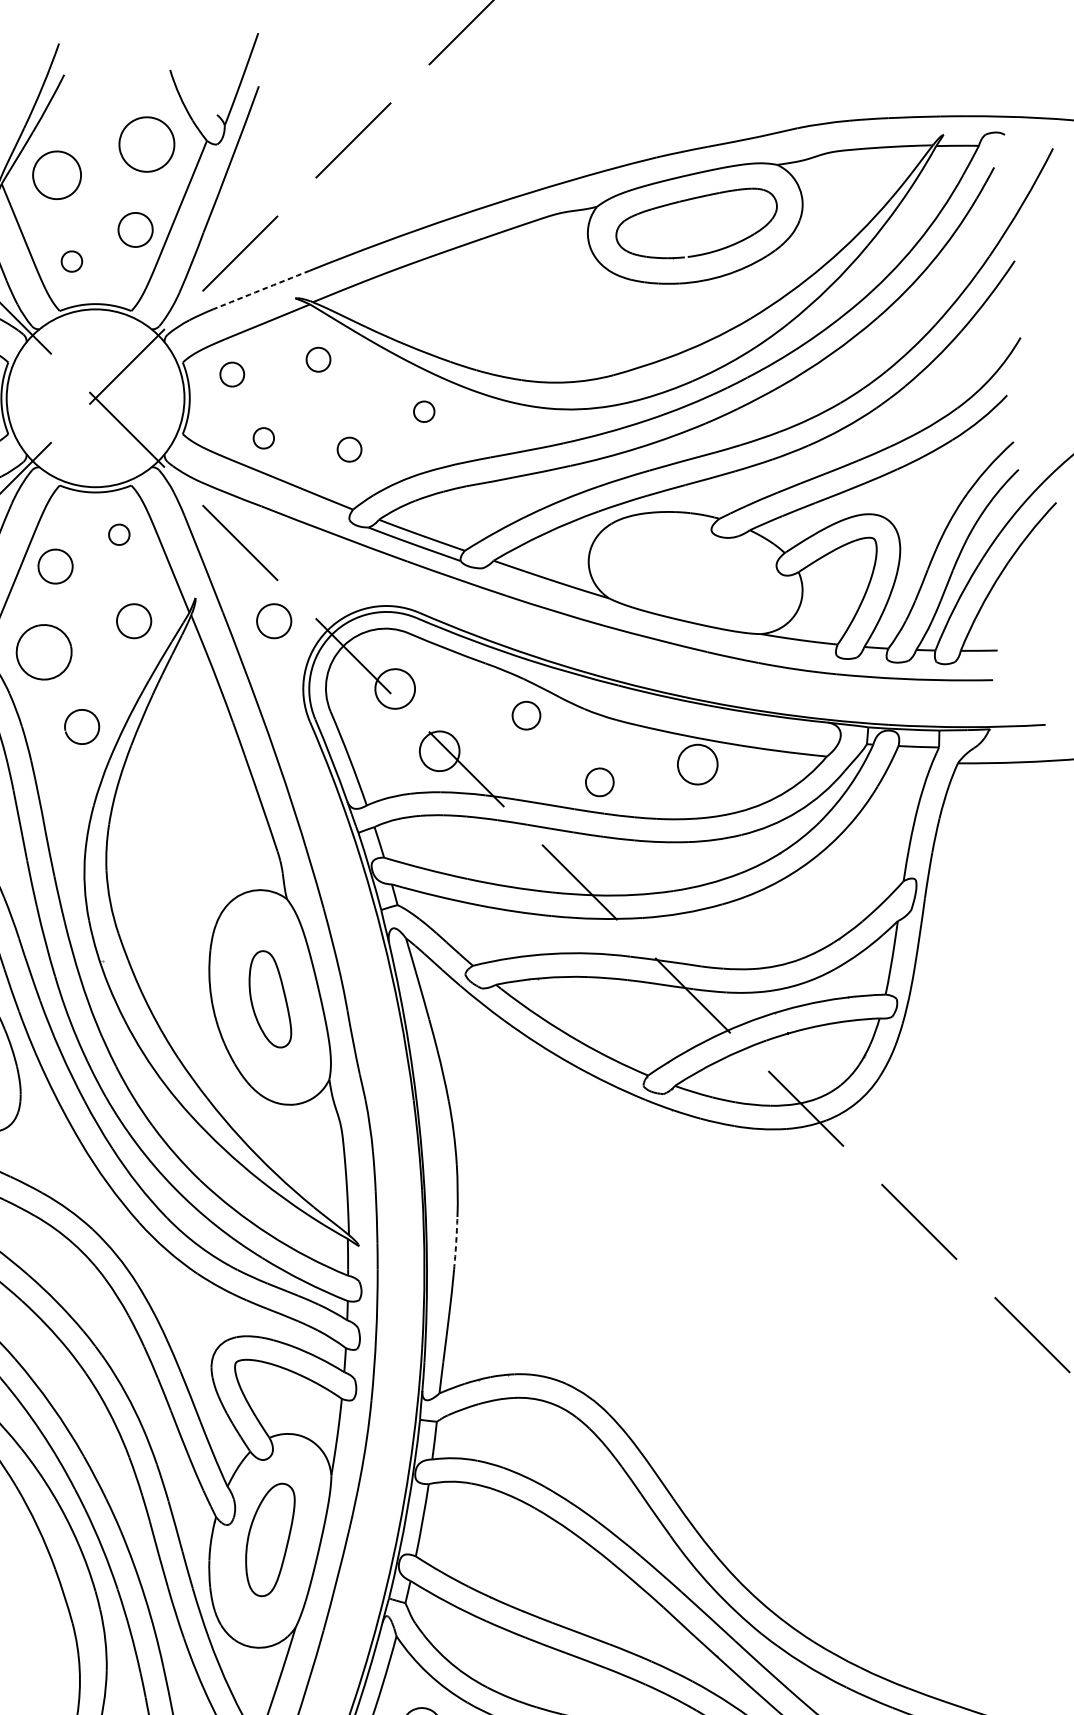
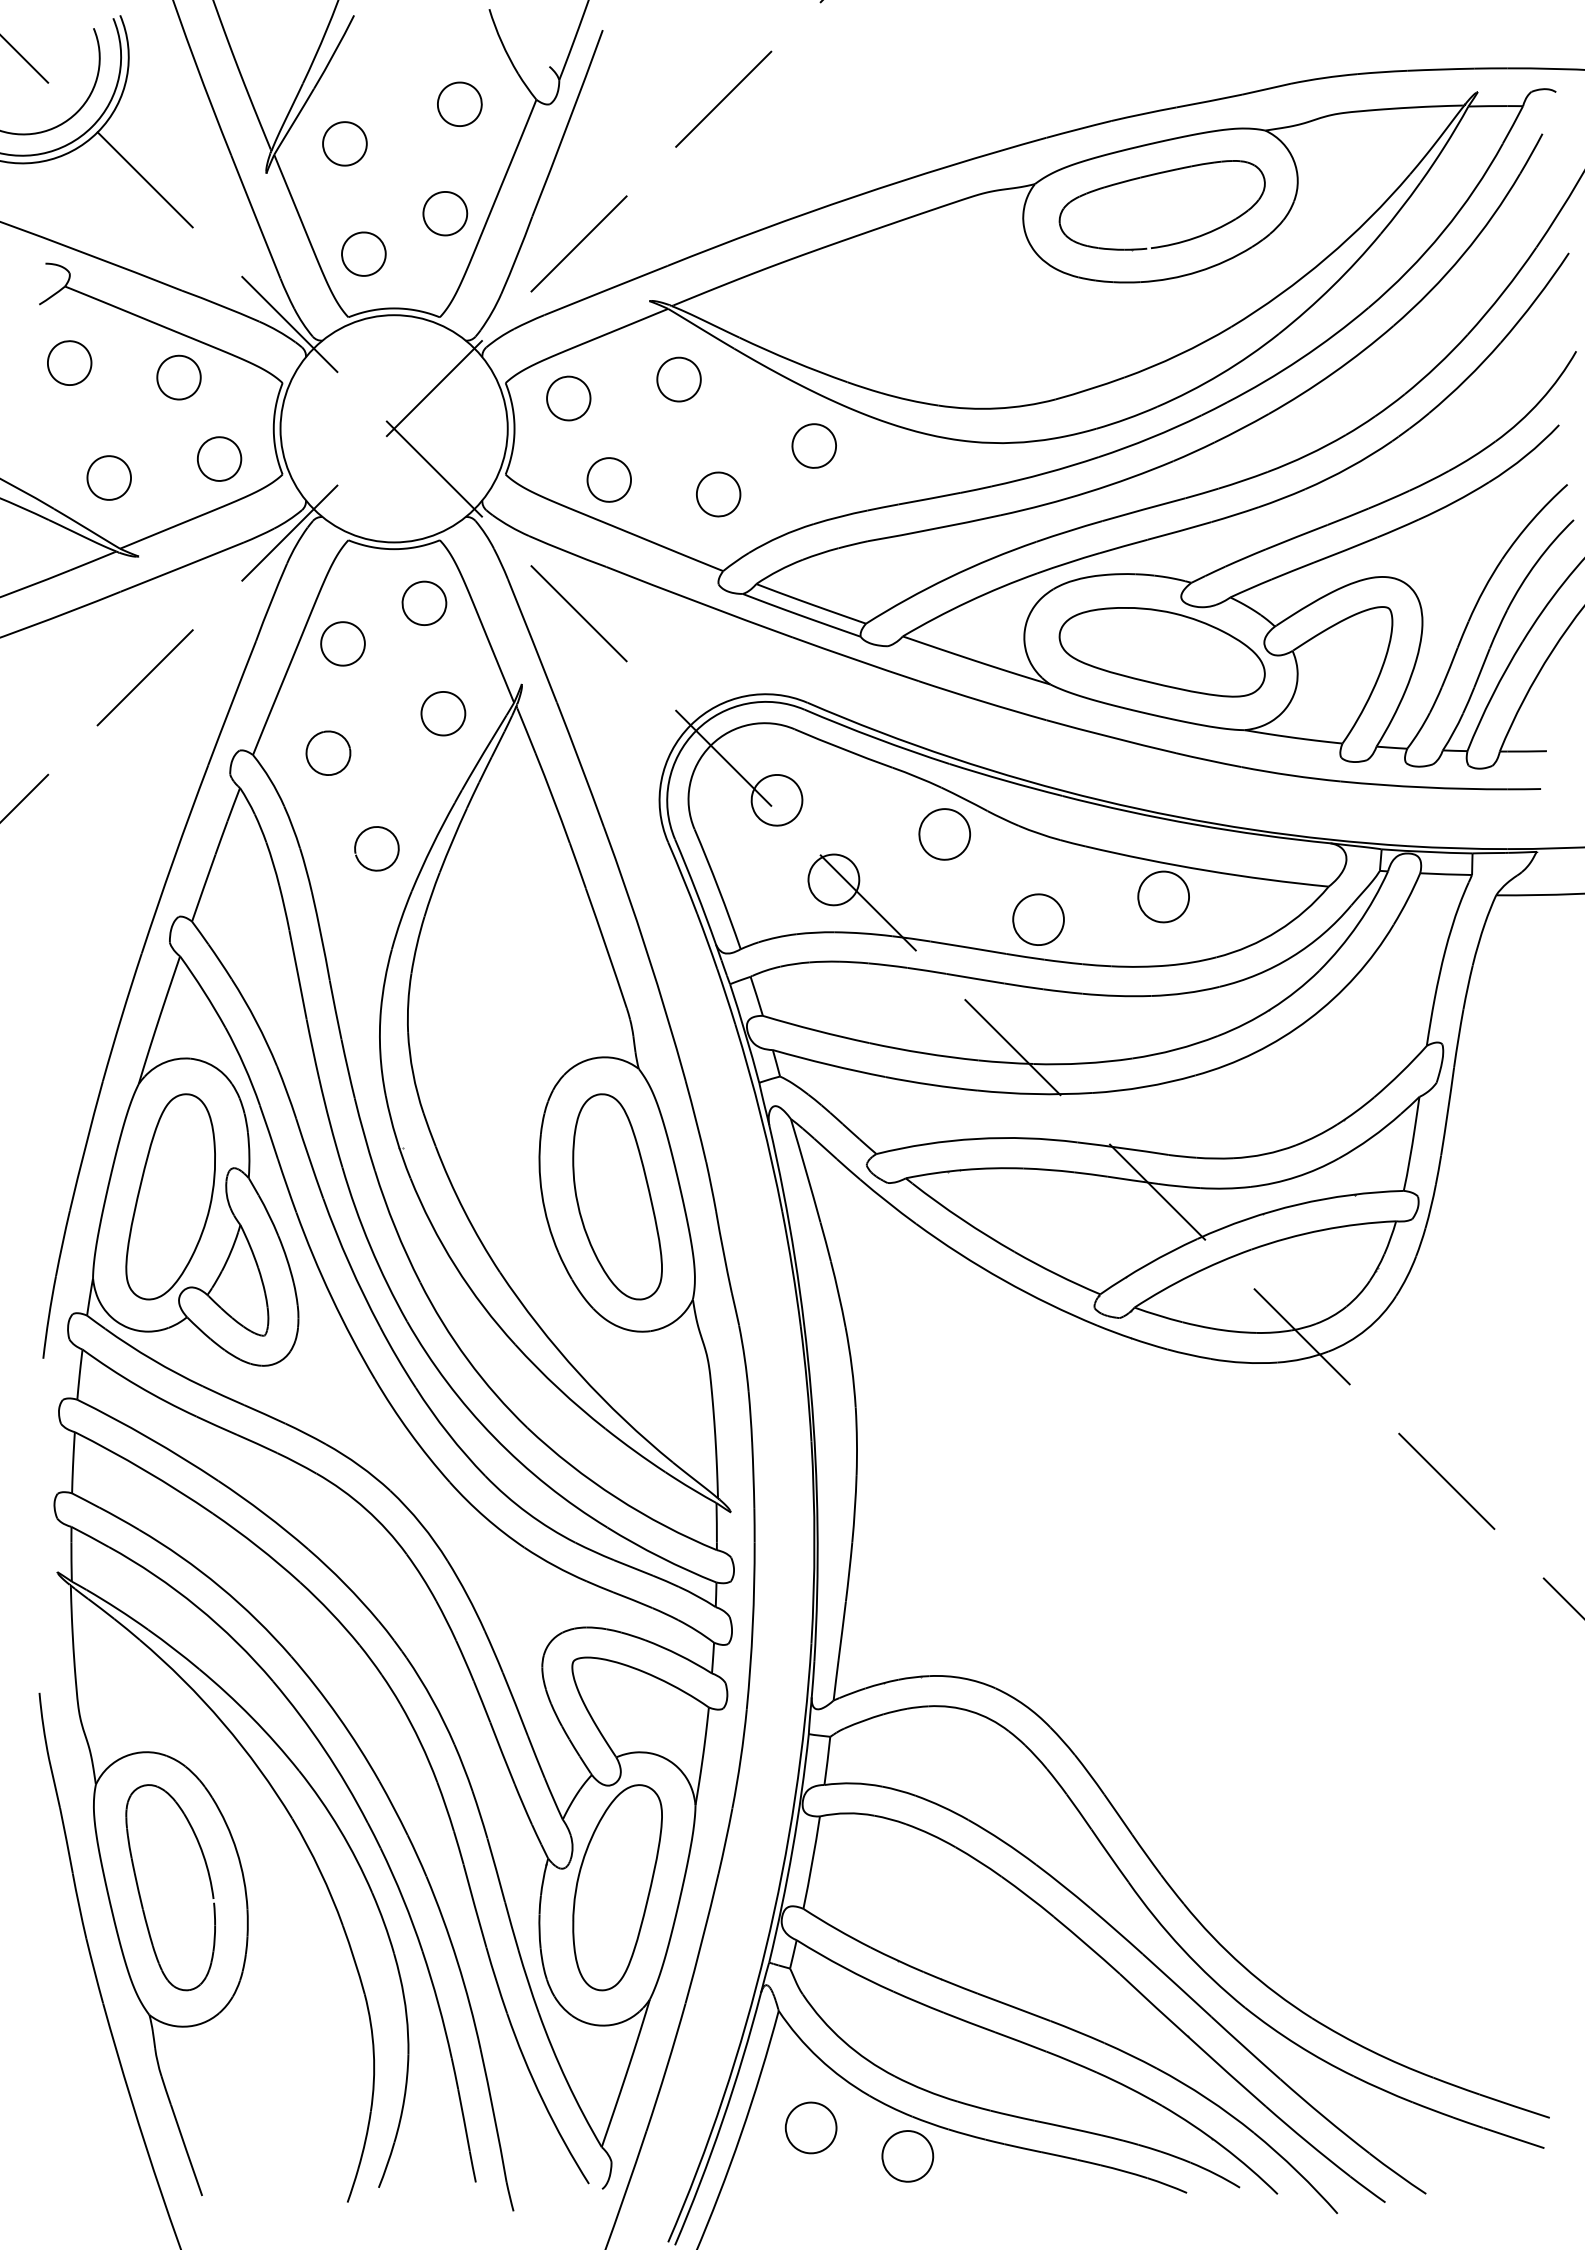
part: (146, 143) -> (459, 103), size x0.62
part: (56, 175) -> (344, 143), size x0.71
part: (71, 261) -> (363, 253), size x1.67
arc: (261, 290) -> (606, 290), dashed -> solid
part: (318, 359) -> (678, 379), size x1.43
part: (232, 374) -> (568, 398), size x1.43
part: (423, 411) -> (813, 445), size x1.67
part: (263, 437) -> (608, 479), size x1.67
part: (349, 449) -> (718, 494), size x1.43
part: (119, 534) -> (424, 602), size x1.67
part: (696, 573) -> (1161, 652), added
part: (274, 621) -> (622, 713), removed
part: (44, 651) -> (328, 752), size x0.62
part: (526, 715) -> (944, 834), size x1.43
part: (599, 782) -> (1038, 919), size x1.43
part: (270, 999) -> (617, 1196), size x1.67
arc: (455, 1243) -> (854, 1508), dashed -> solid
part: (270, 1539) -> (617, 1887), size x1.43

